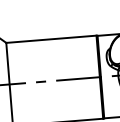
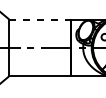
line: (52, 38) -> (40, 19), solid -> dashed

